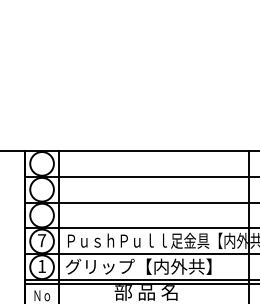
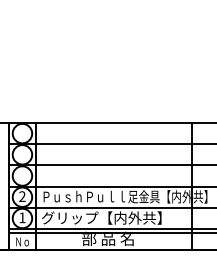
text: (42, 240) -> (22, 196), 7 -> 2

